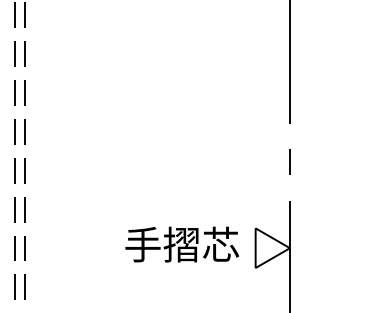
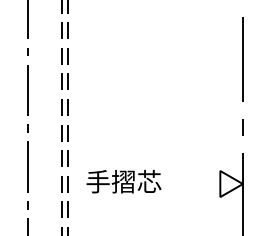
text: (181, 244) -> (123, 181), moved

